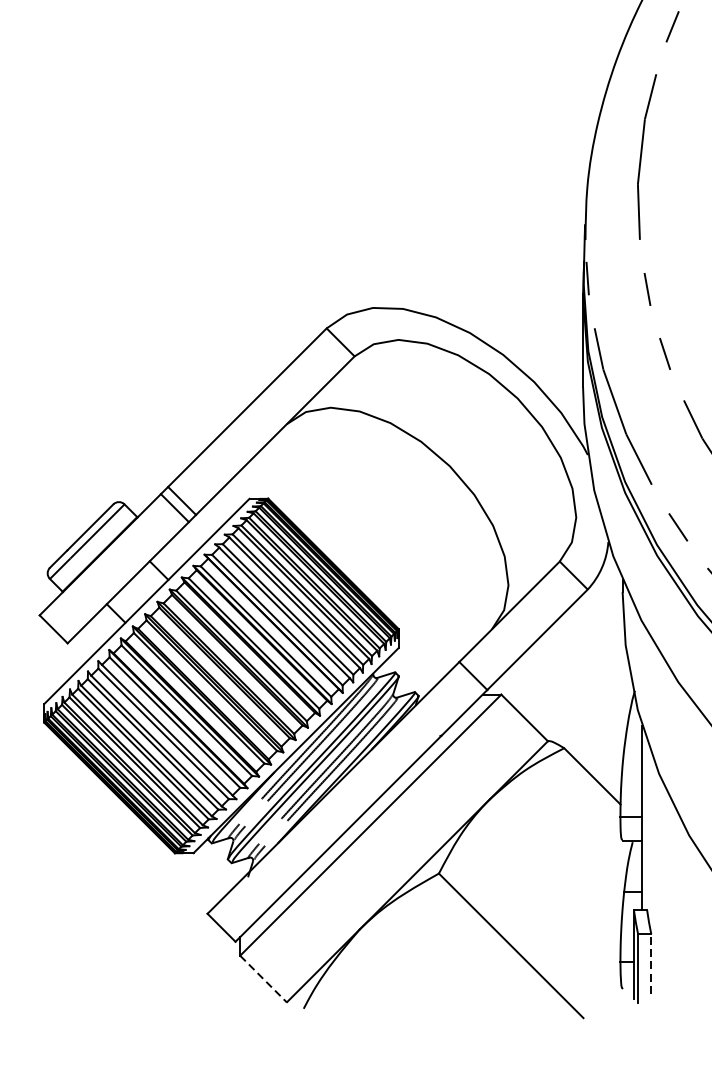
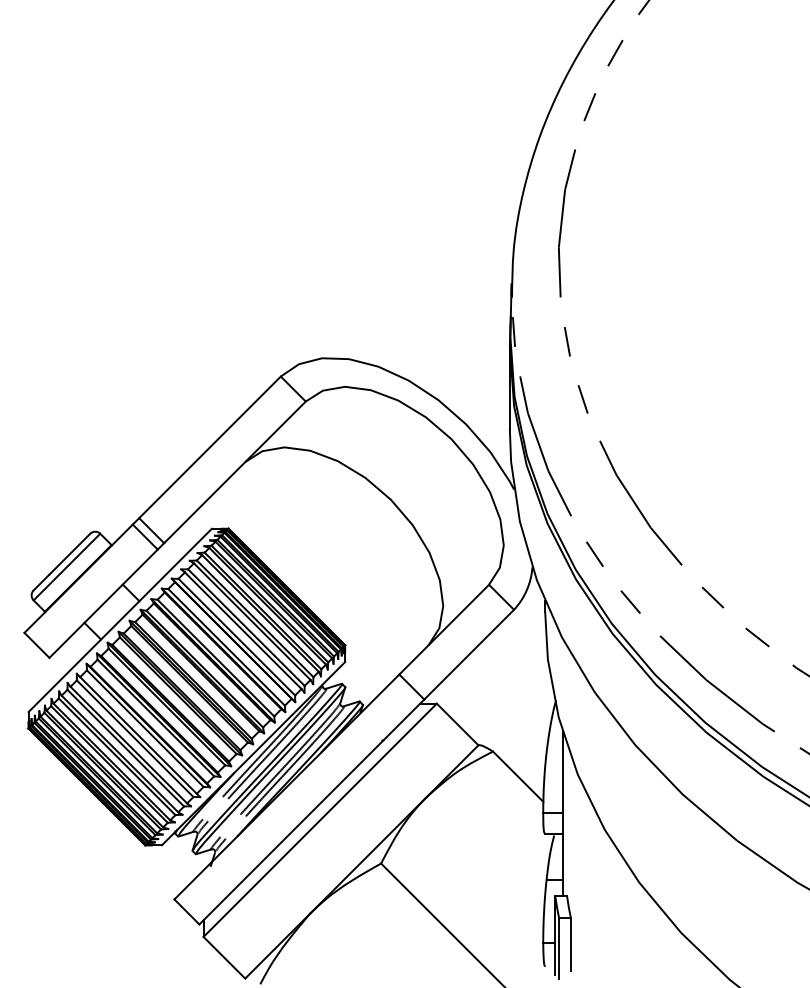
line: (650, 964) -> (570, 944), dashed -> solid
line: (263, 979) -> (224, 958), dashed -> solid

